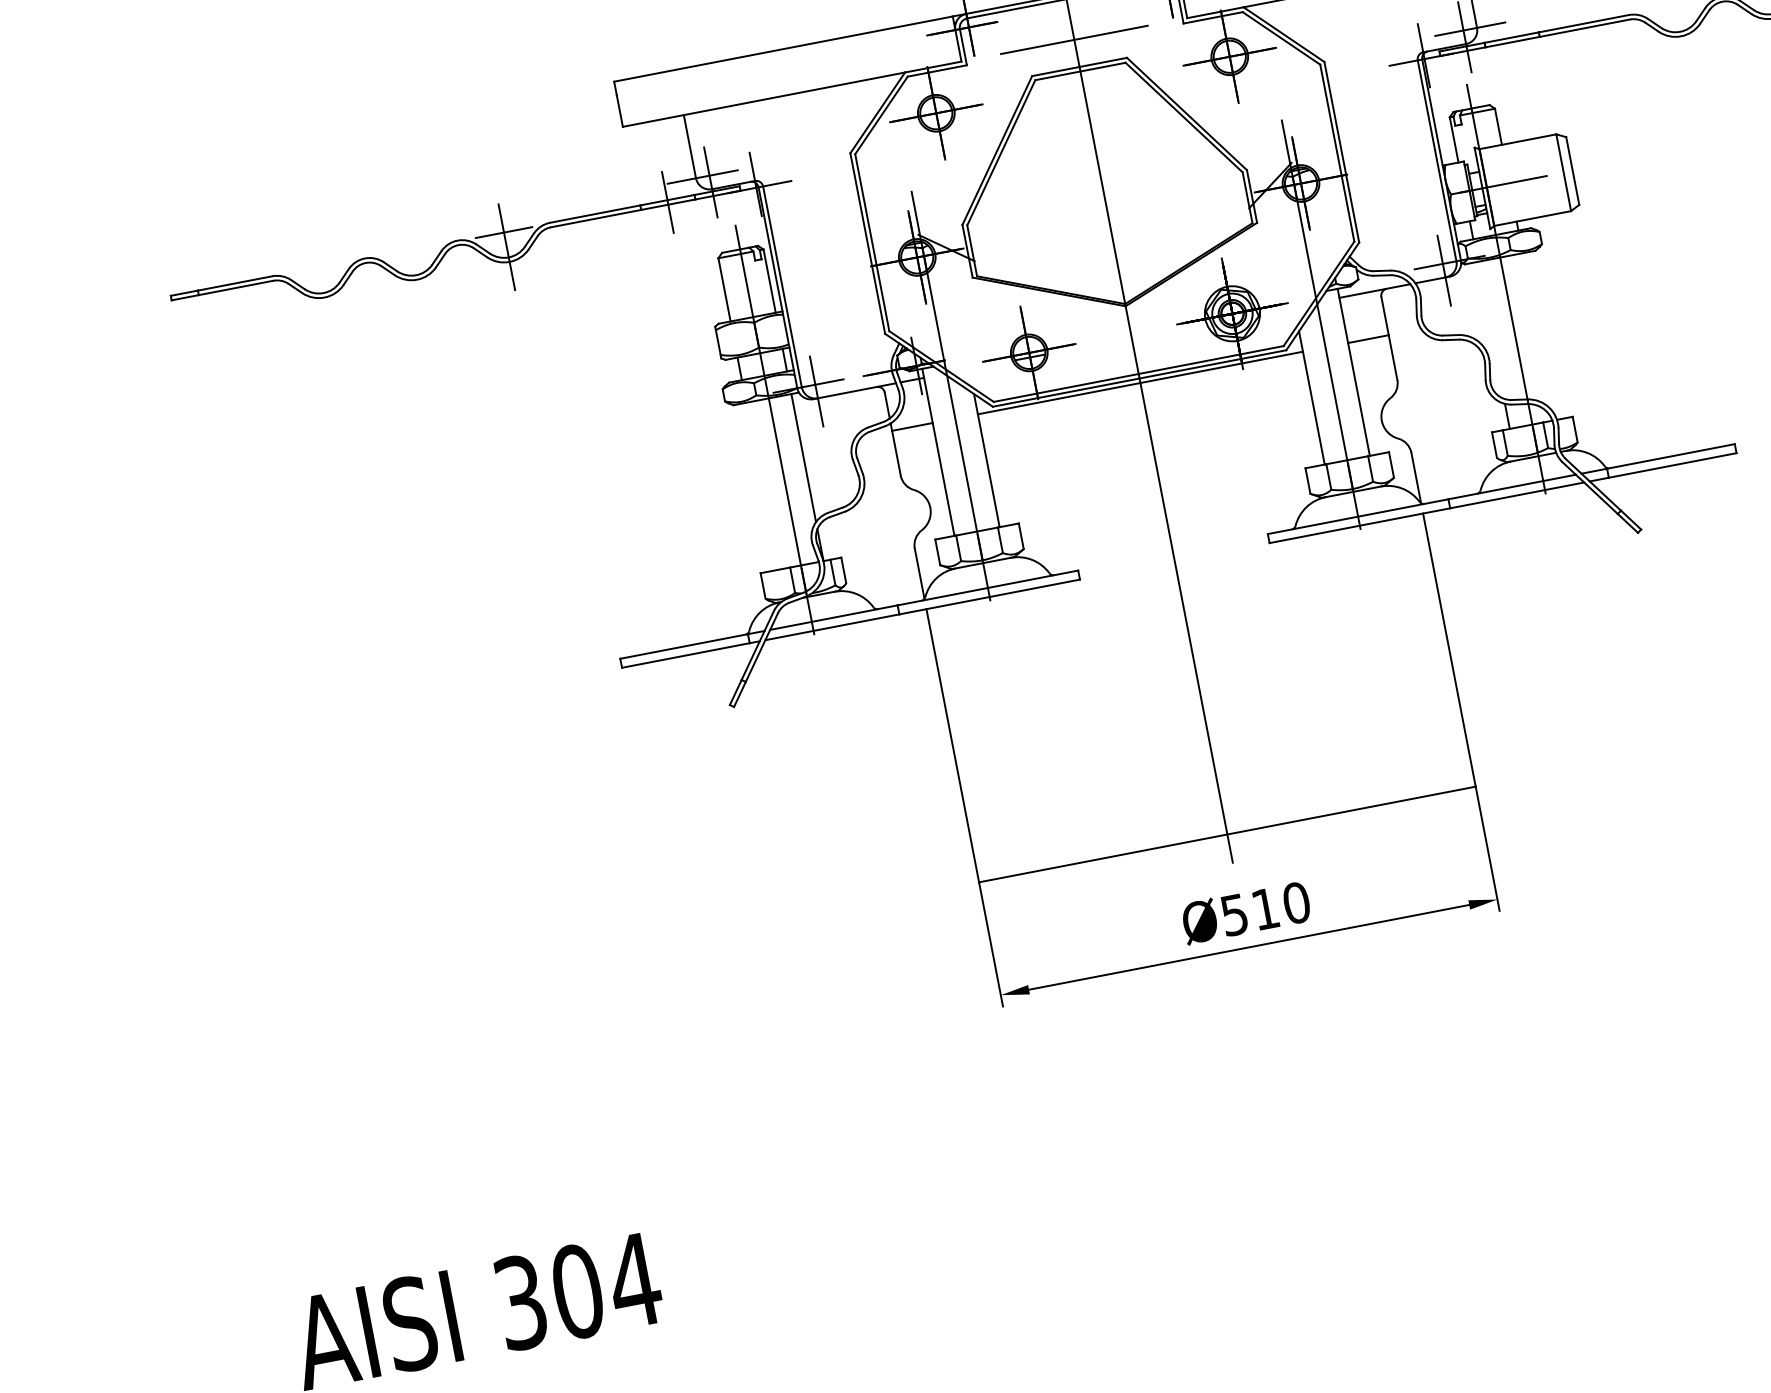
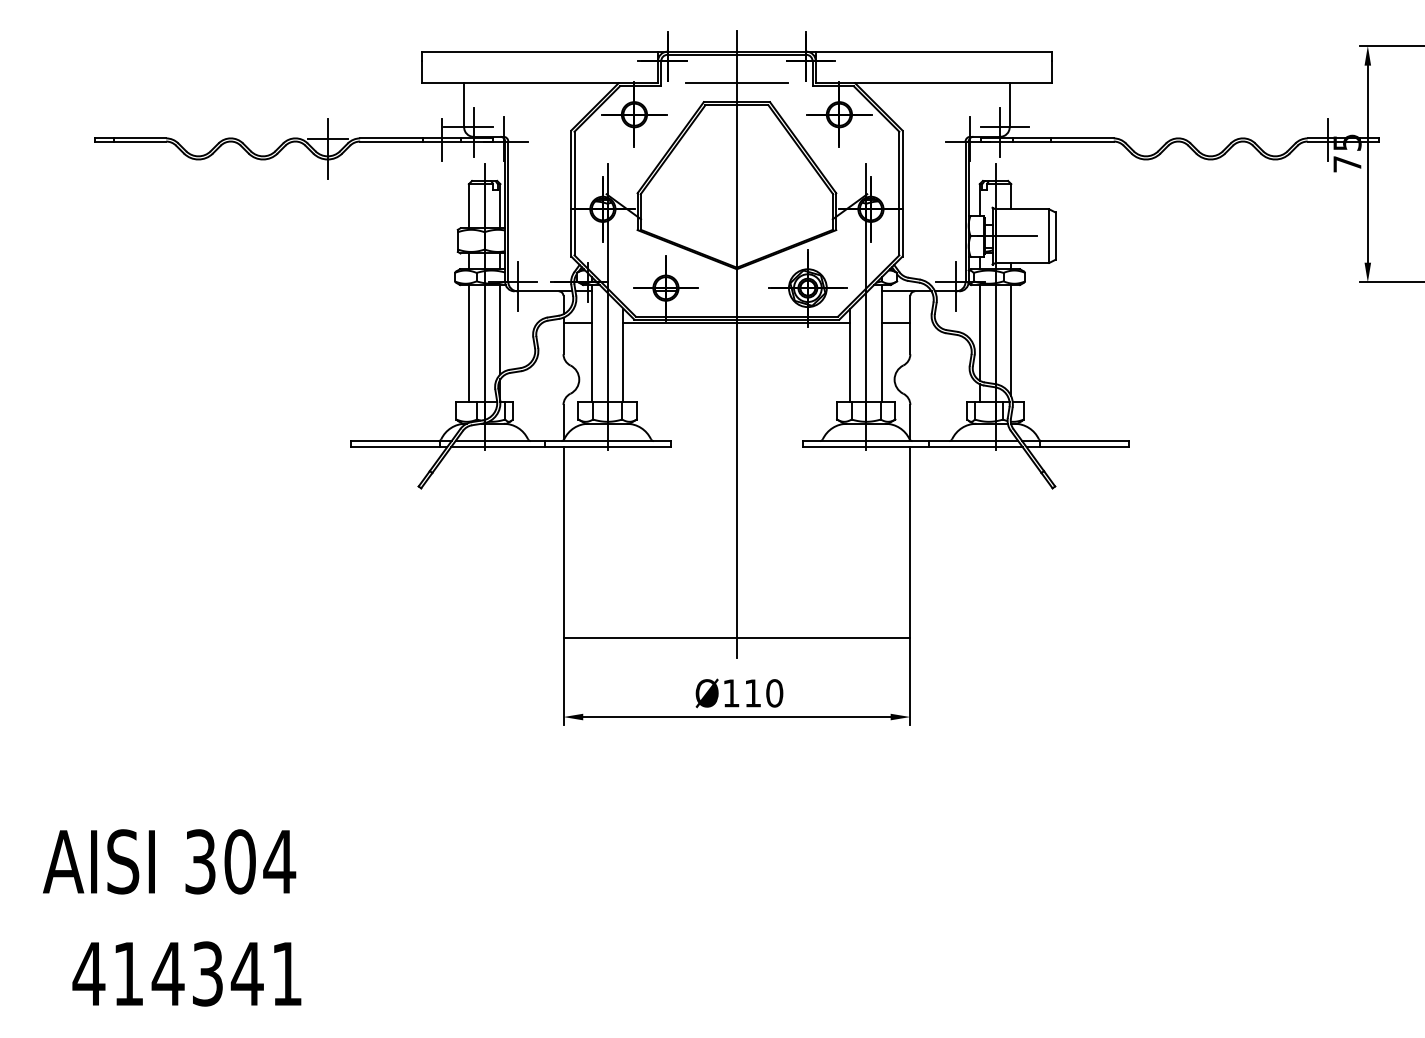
line: (1490, 329) -> (979, 332), added
line: (1538, 332) -> (1011, 340), added
line: (761, 486) -> (468, 343), added
text: (1234, 915) -> (731, 693), 510 -> 110

